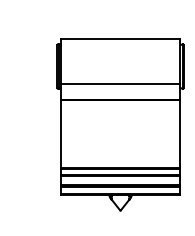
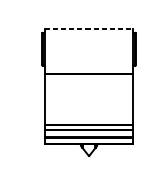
line: (120, 39) -> (89, 29), solid -> dashed
line: (120, 83) -> (89, 61), removed

